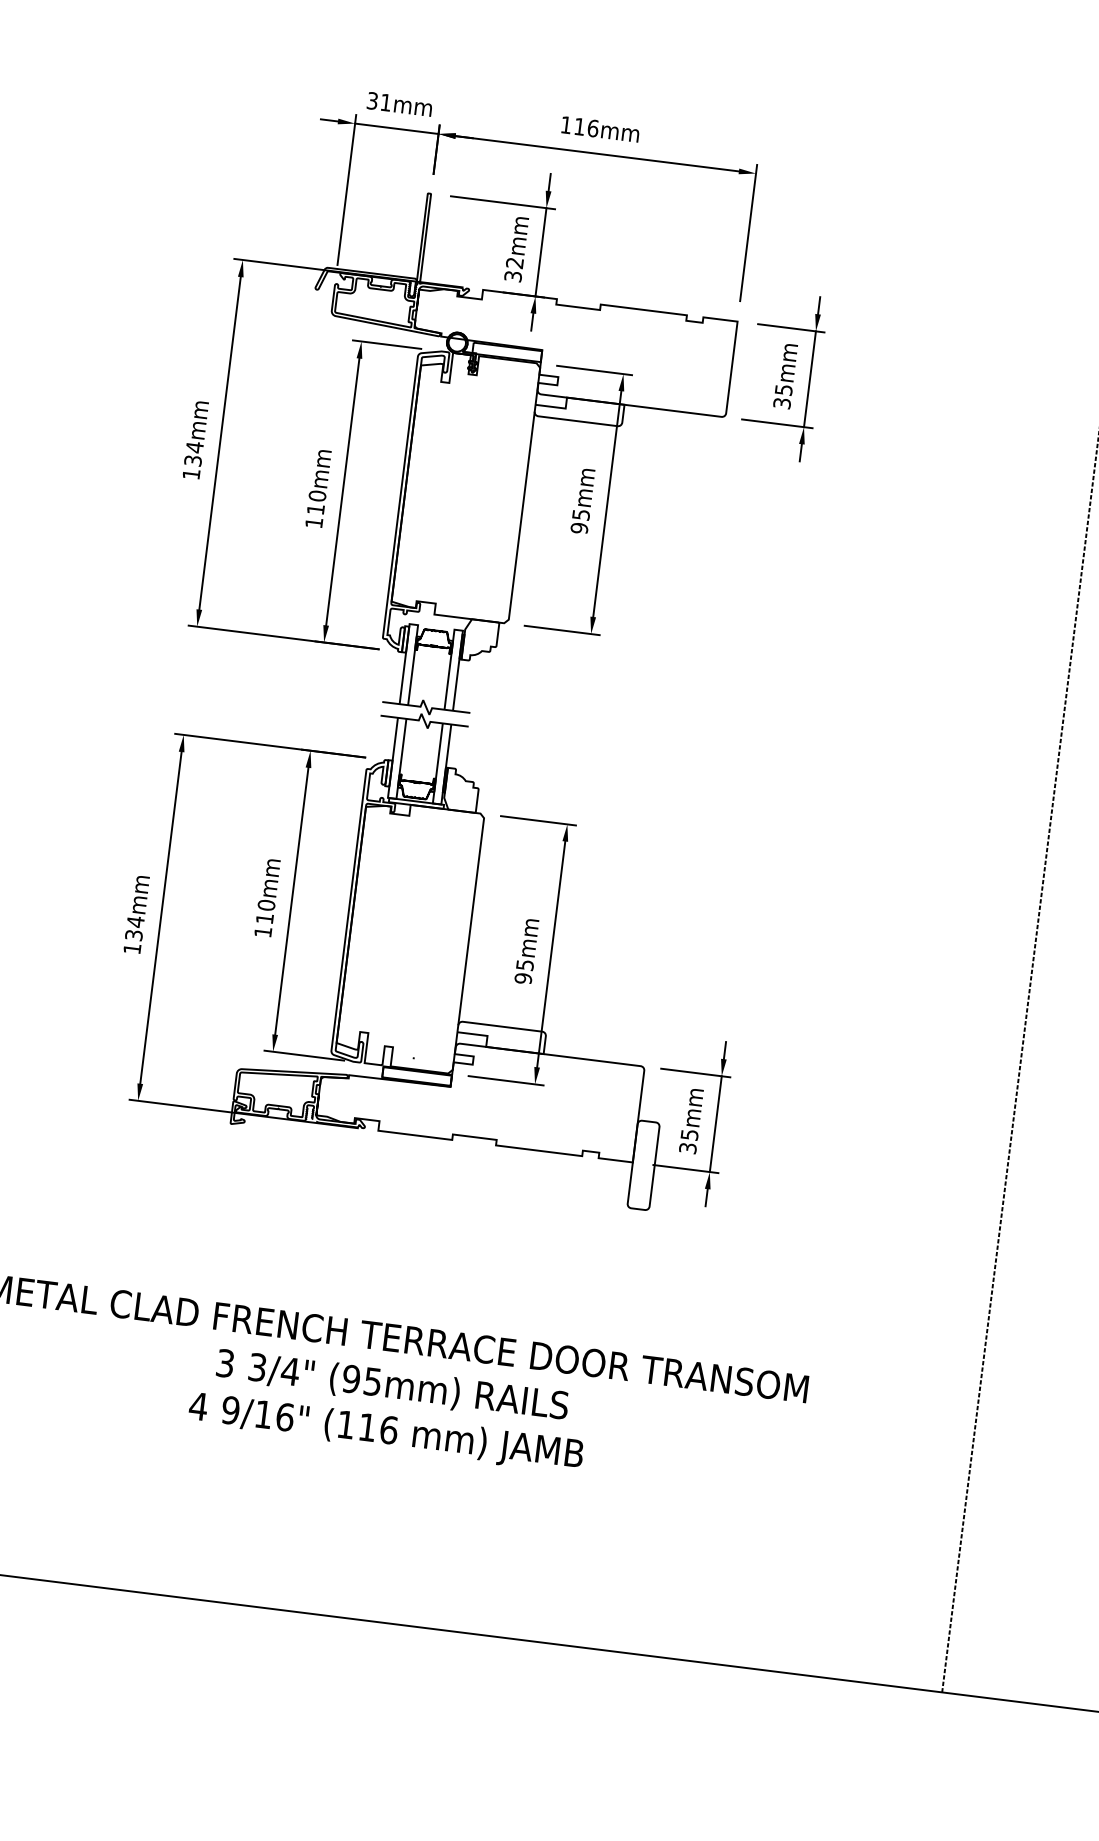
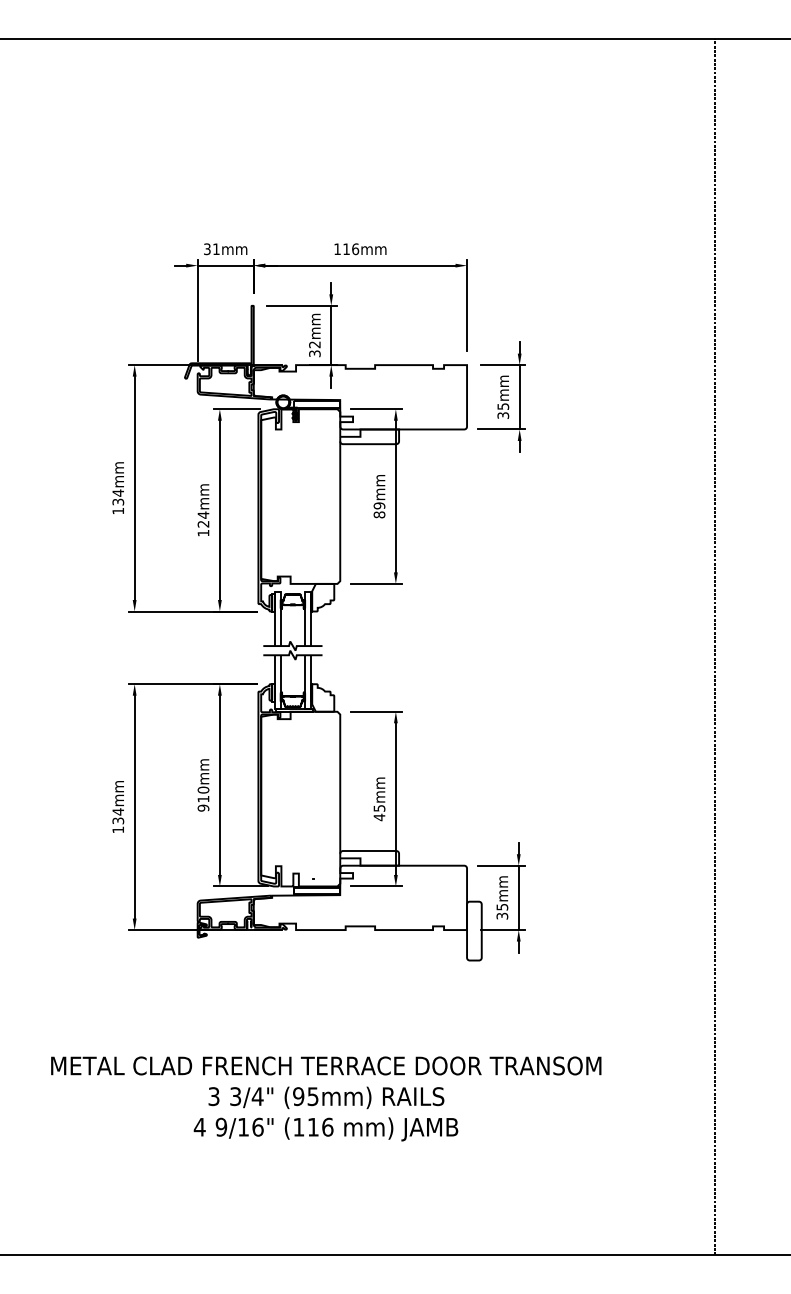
text: (316, 502) -> (203, 519), 110mm -> 124mm
text: (580, 521) -> (379, 510), 95mm -> 89mm
text: (263, 931) -> (203, 807), 110mm -> 910mm
text: (523, 978) -> (379, 817), 95mm -> 45mm

